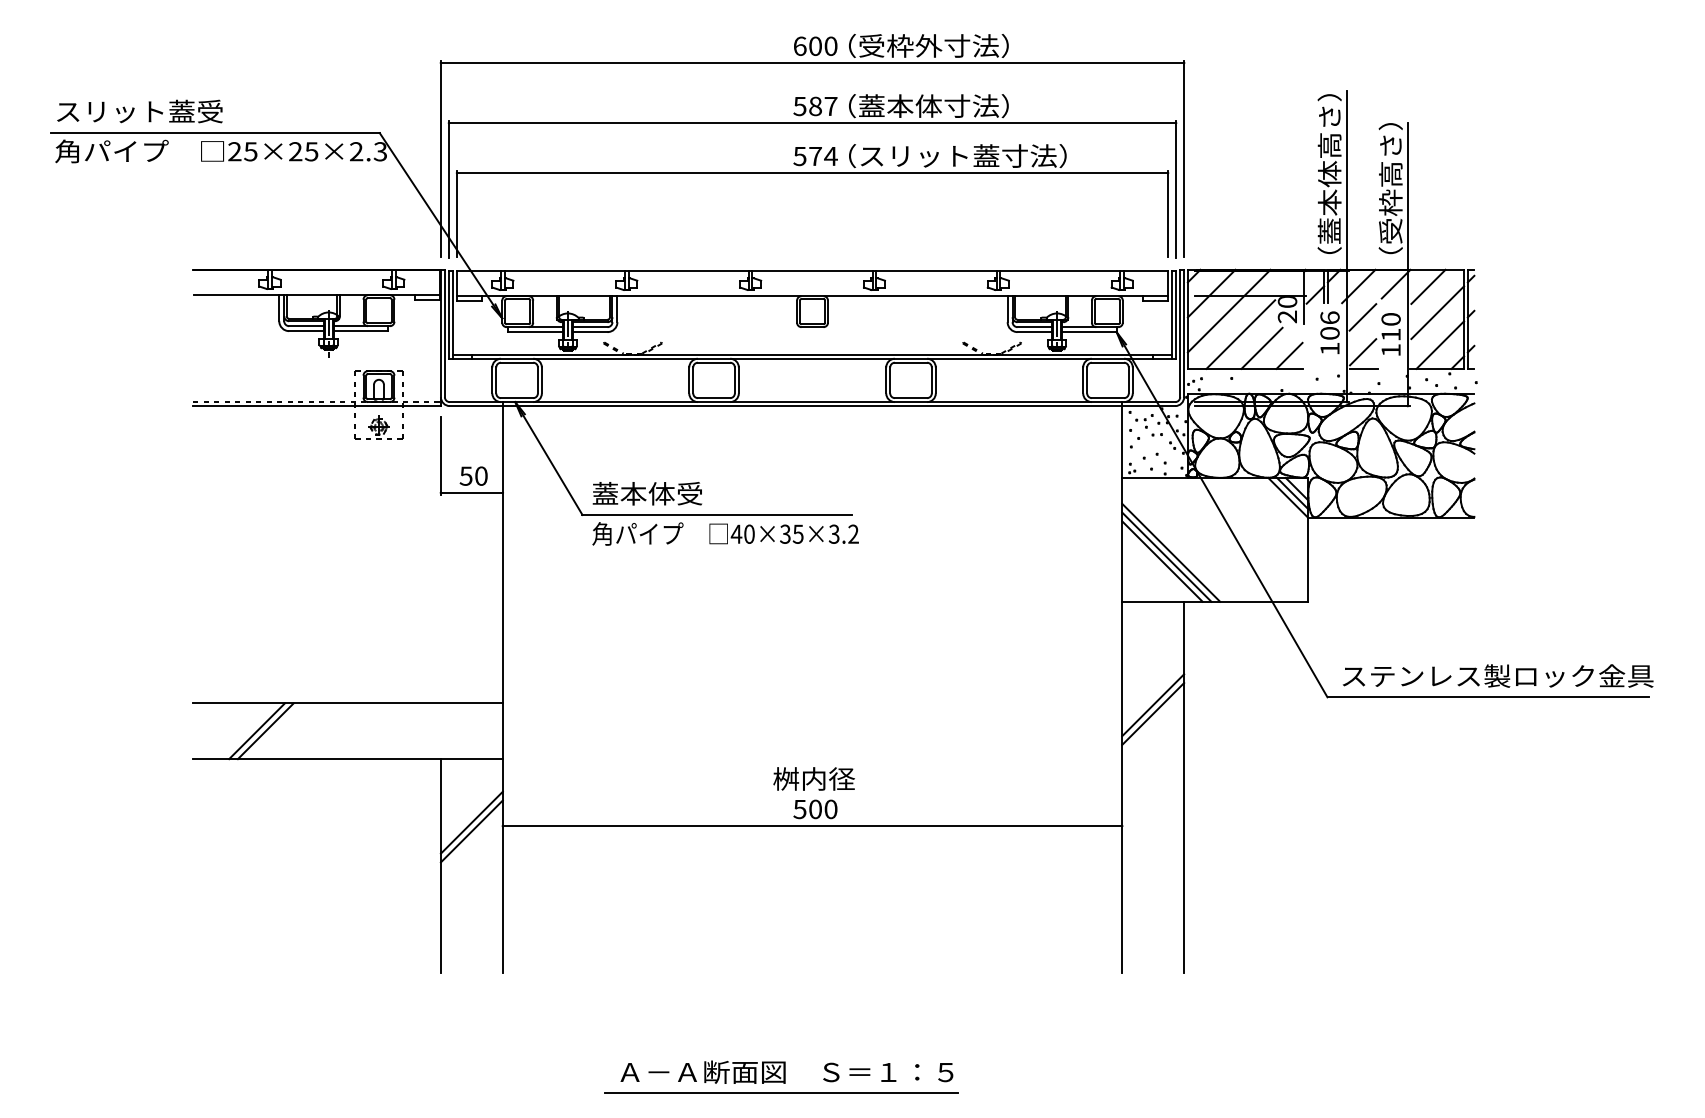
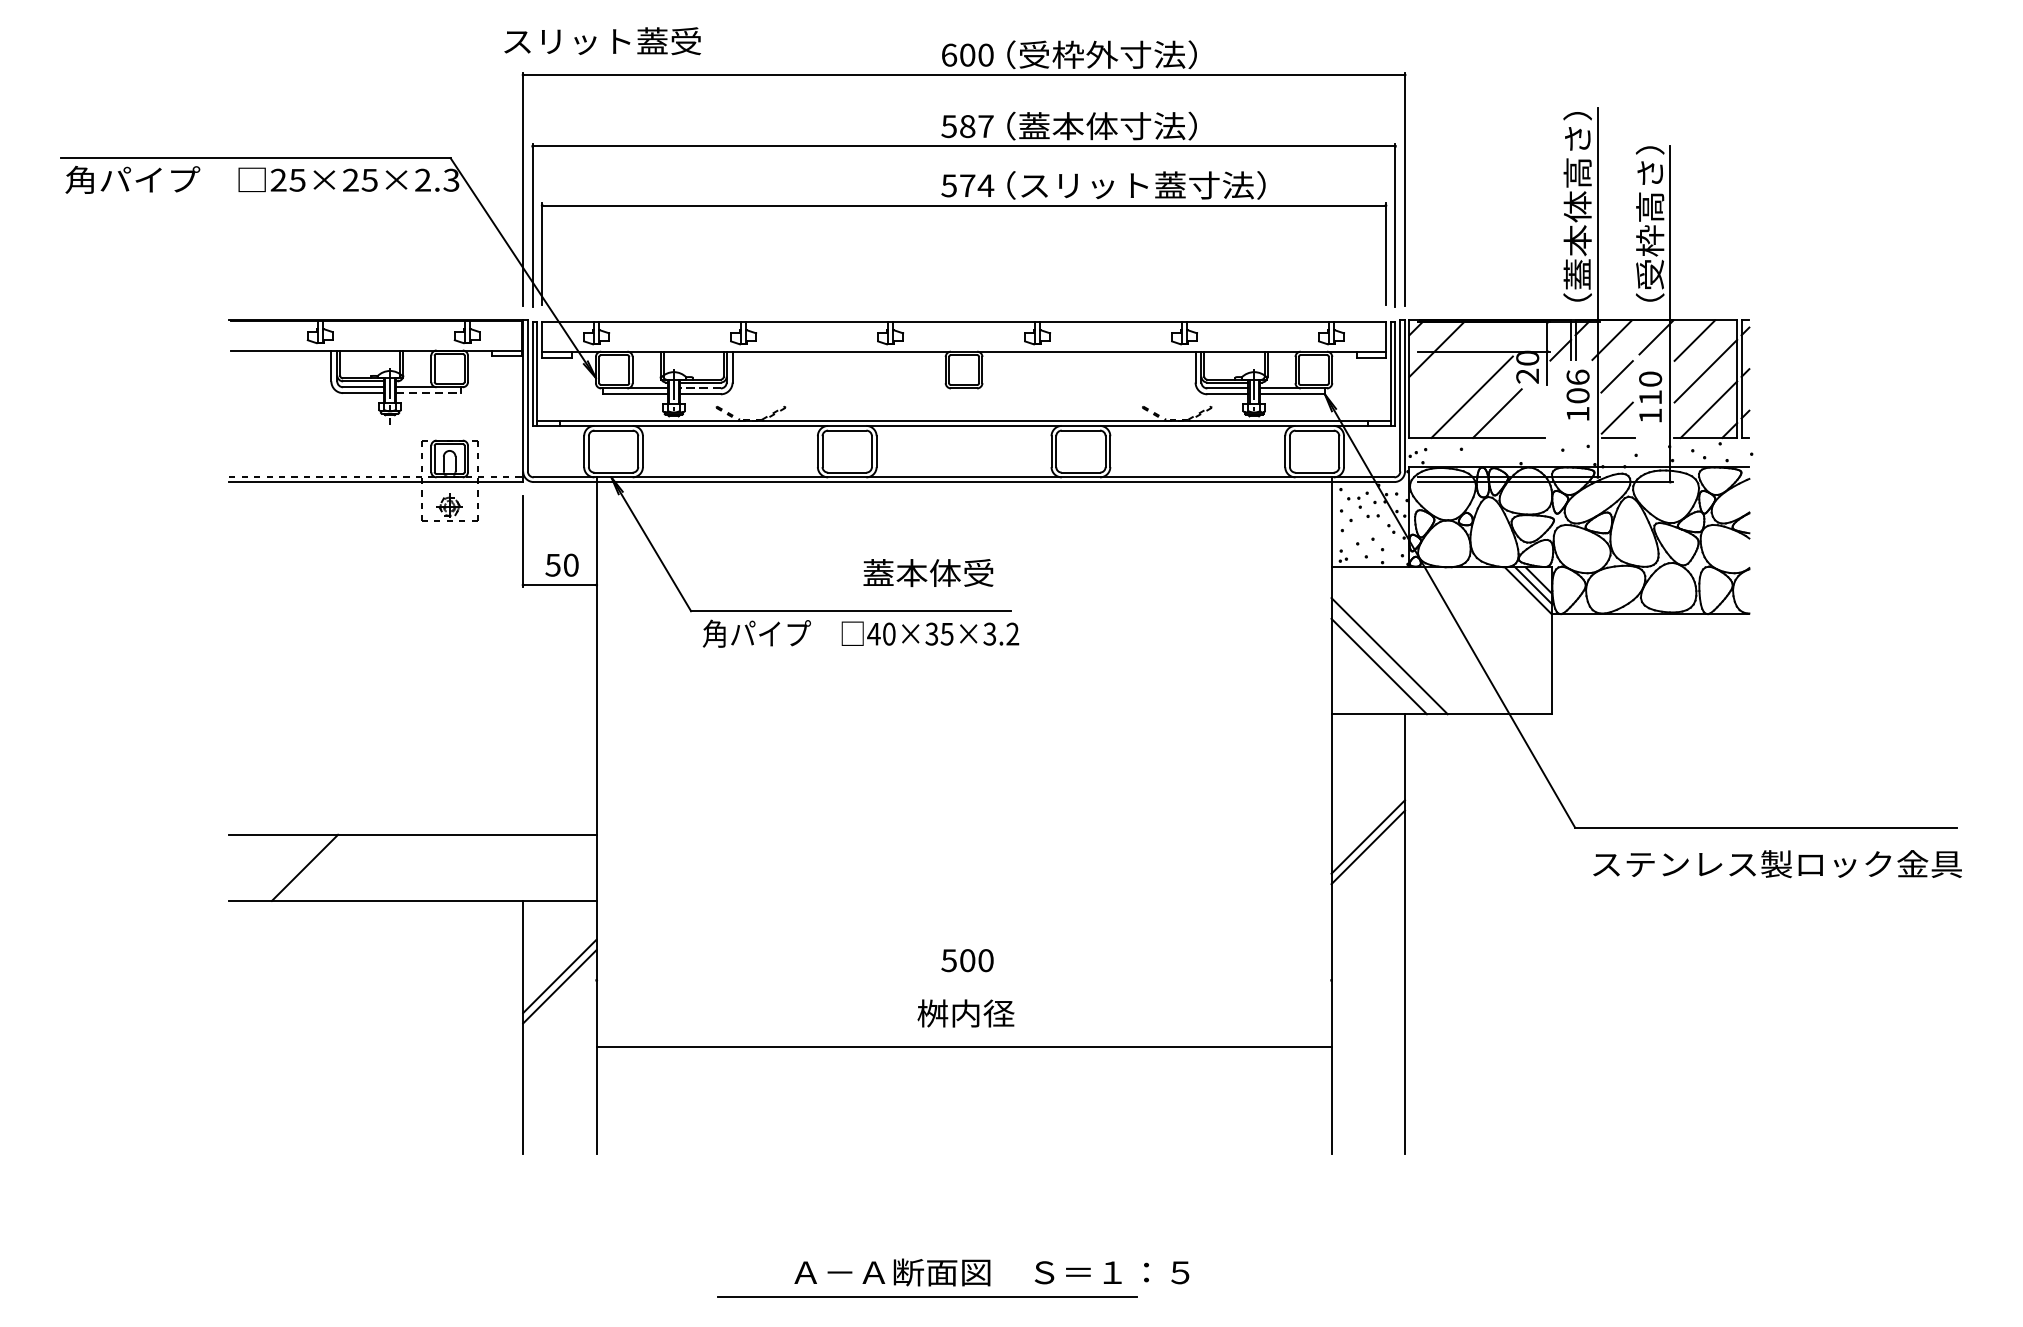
text: (139, 111) -> (602, 41), moved
line: (1228, 310) -> (1457, 368), removed
line: (589, 327) -> (699, 388), solid -> dashed
line: (361, 331) -> (428, 393), solid -> dashed
line: (1289, 355) -> (1530, 422), removed
text: (647, 493) -> (928, 572), moved
line: (1166, 556) -> (1384, 660), removed
text: (1497, 675) -> (1776, 863), moved
line: (265, 731) -> (315, 868), removed
text: (813, 778) -> (965, 1012), moved
line: (812, 826) -> (964, 1047), moved
text: (786, 1071) -> (991, 1271), moved

